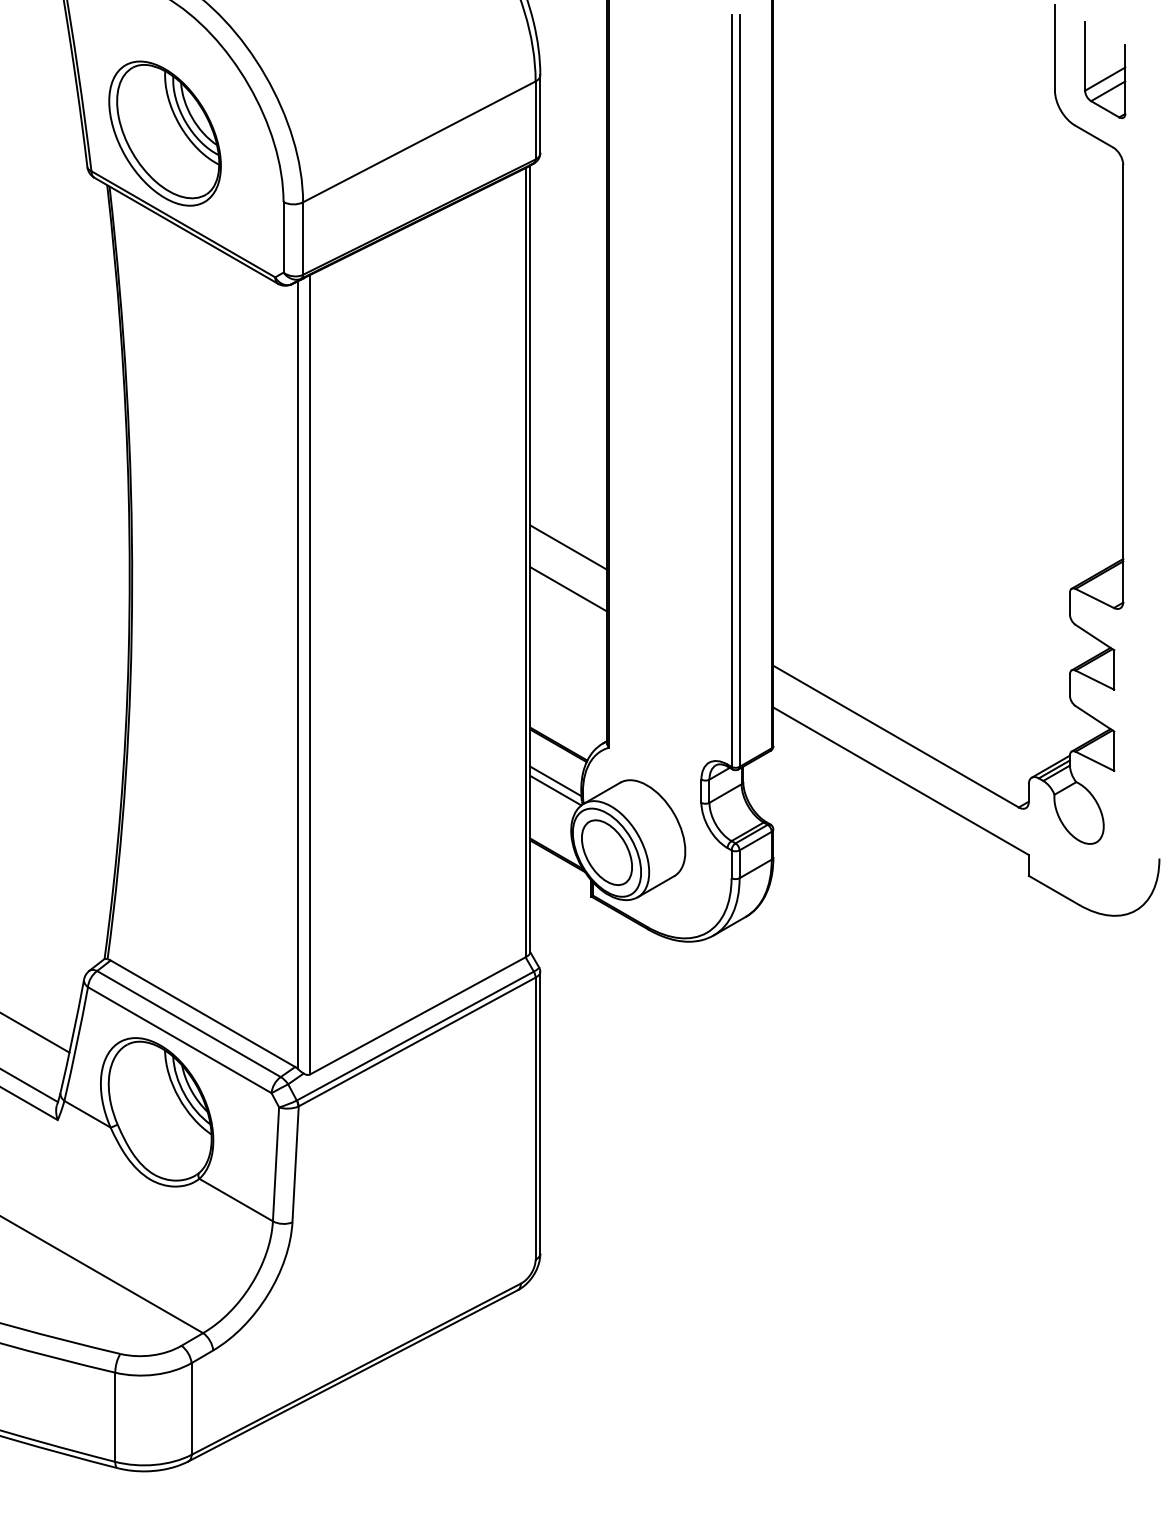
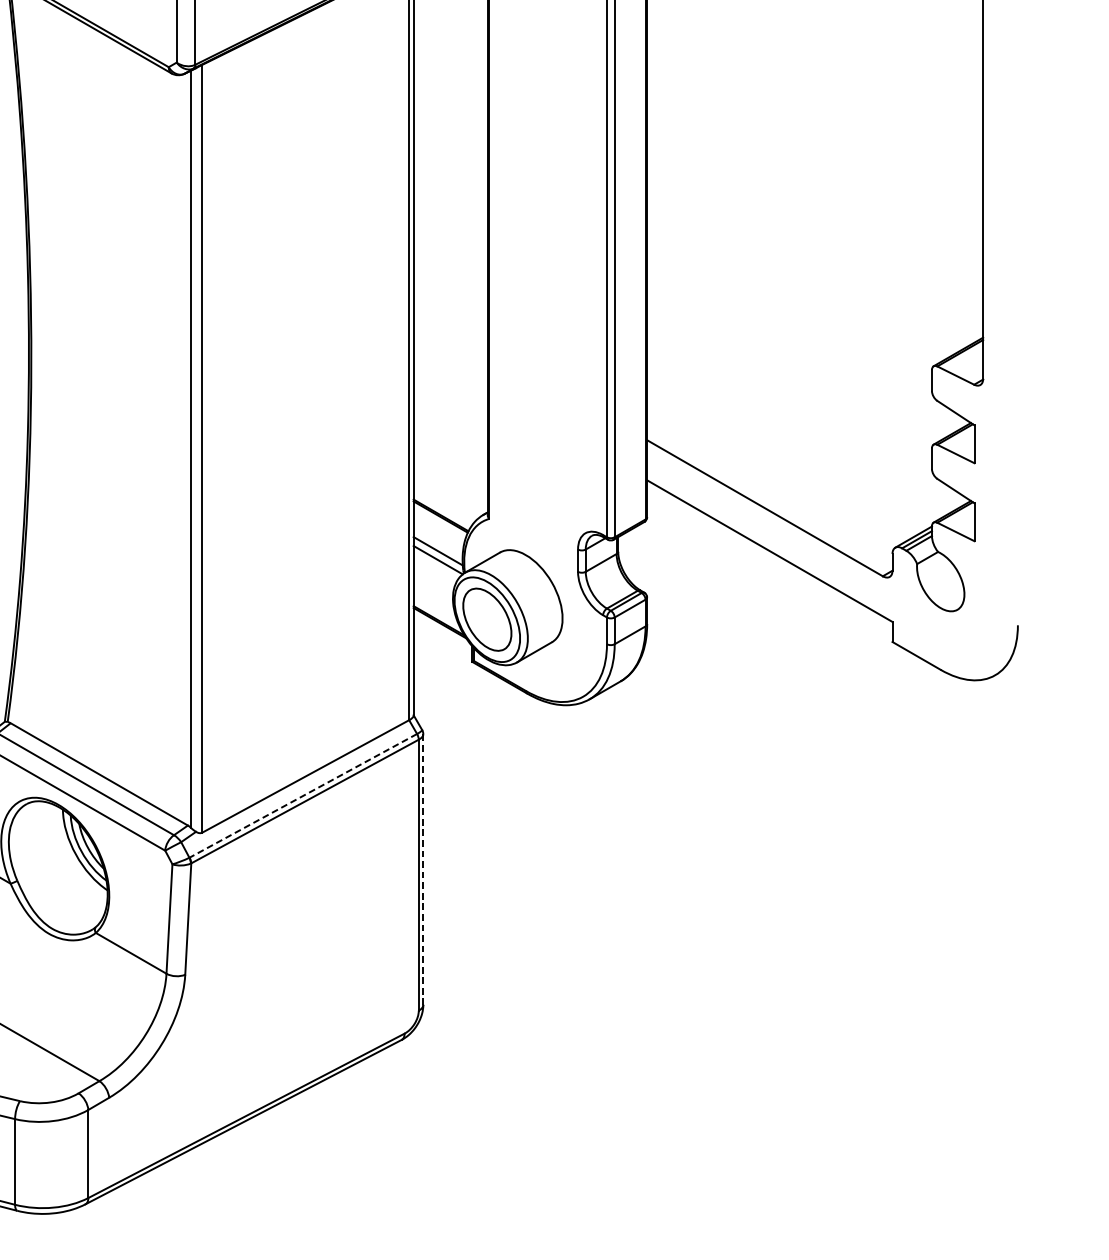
line: (568, 547) -> (450, 326), removed
line: (568, 589) -> (450, 366), removed
line: (415, 1036) -> (303, 796), solid -> dashed
line: (540, 1112) -> (423, 869), solid -> dashed

